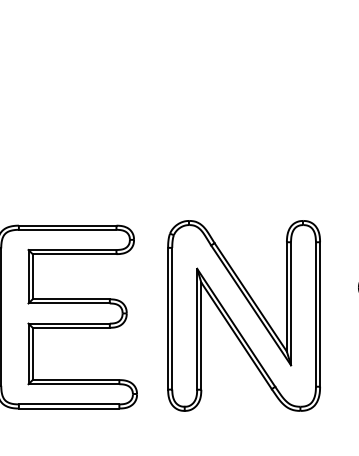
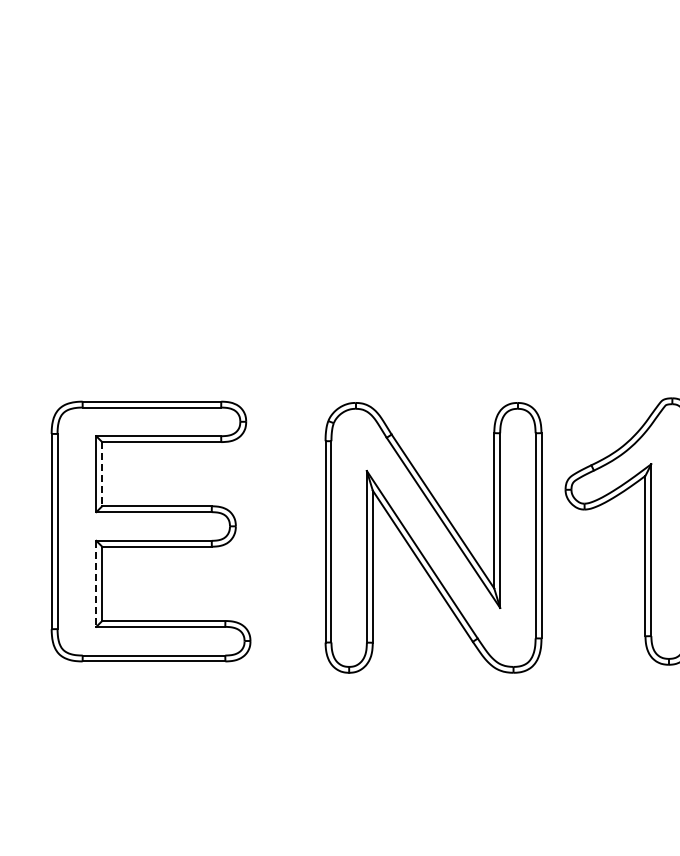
line: (32, 276) -> (102, 474), solid -> dashed
part: (244, 315) -> (433, 537), moved
line: (28, 354) -> (96, 584), solid -> dashed

